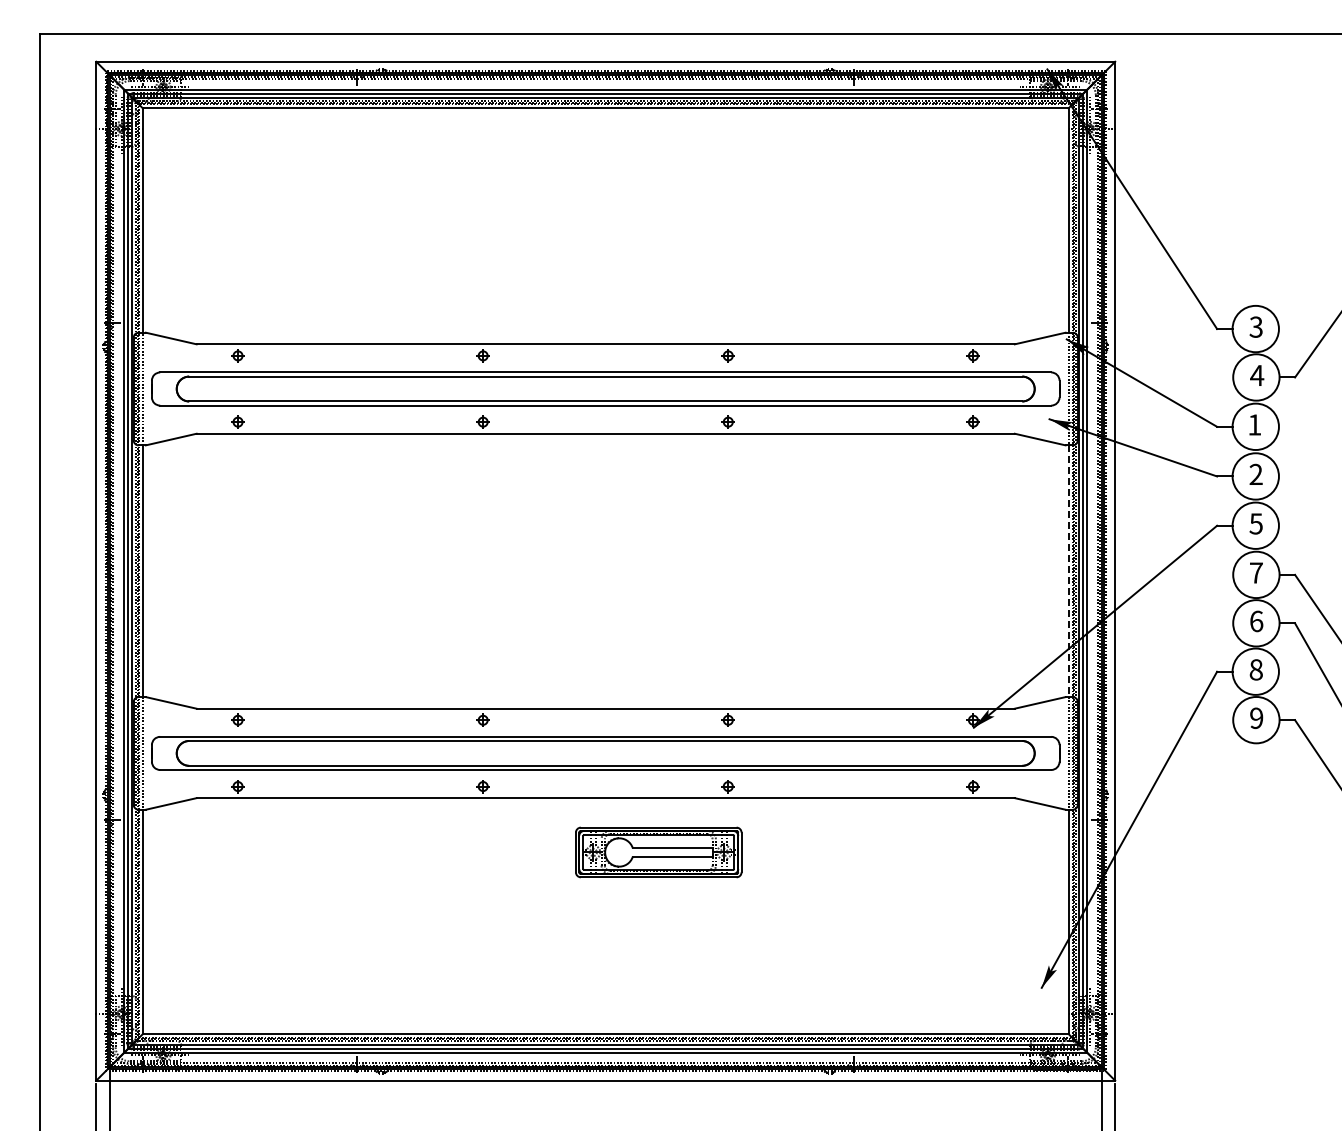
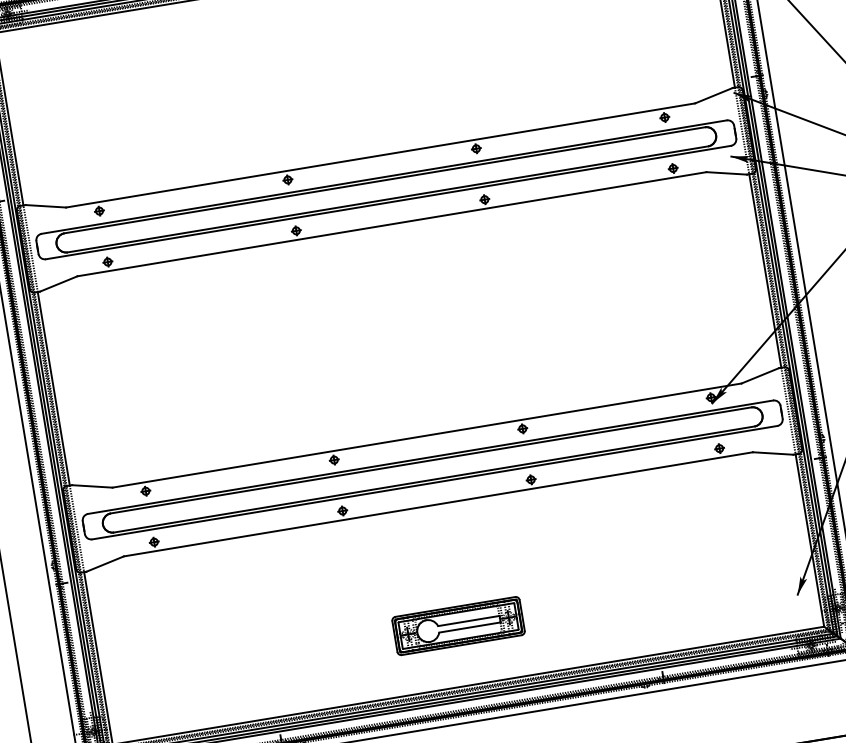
line: (1068, 571) -> (765, 271), dashed -> solid
part: (658, 852) -> (458, 626), moved

